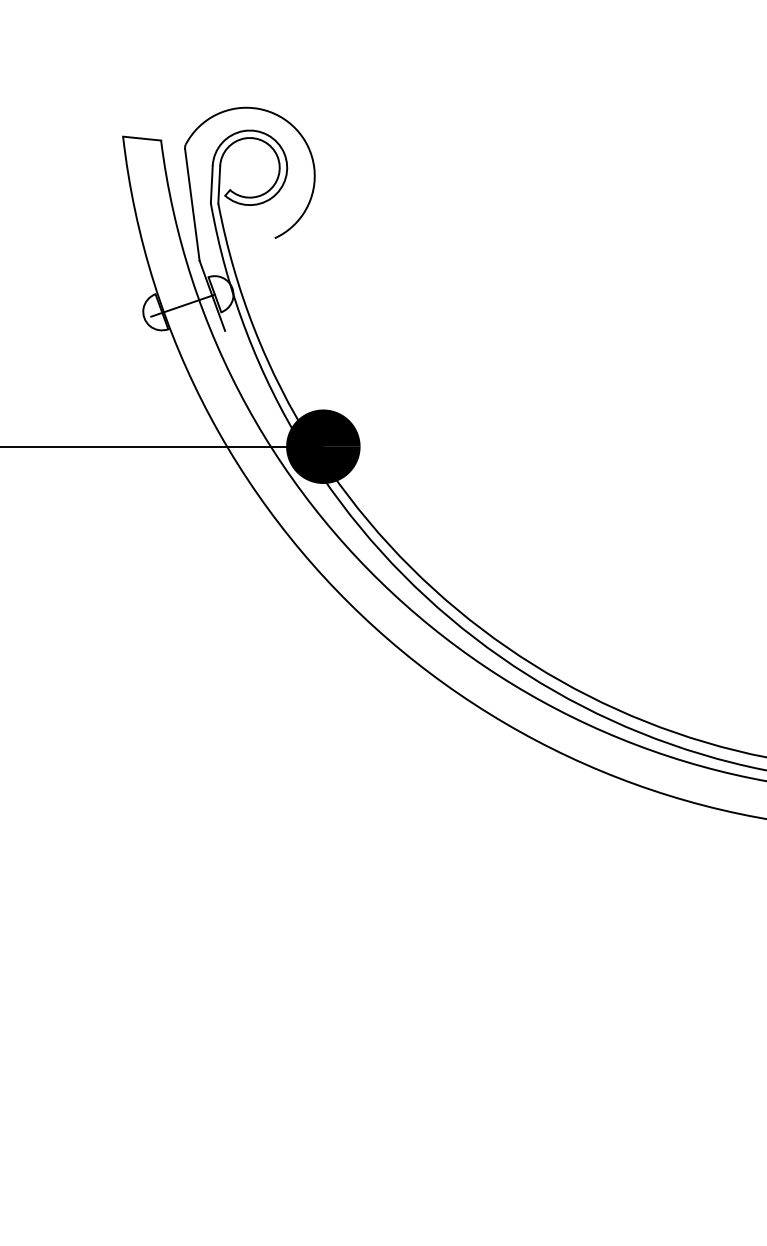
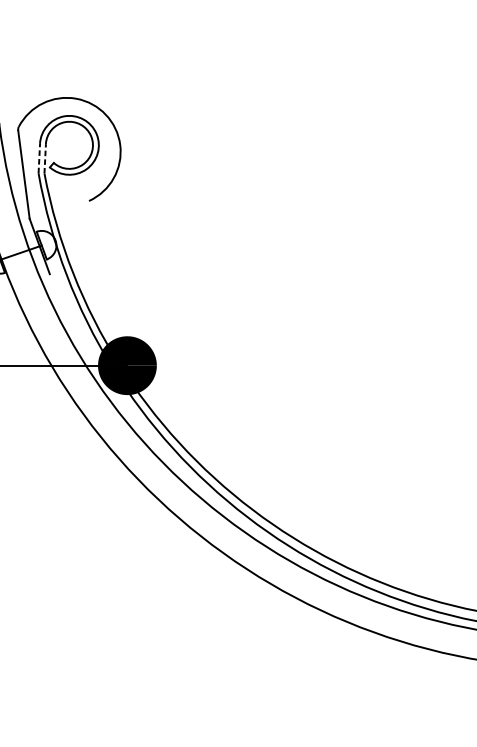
line: (211, 184) -> (39, 158), solid -> dashed
line: (219, 184) -> (45, 158), solid -> dashed

